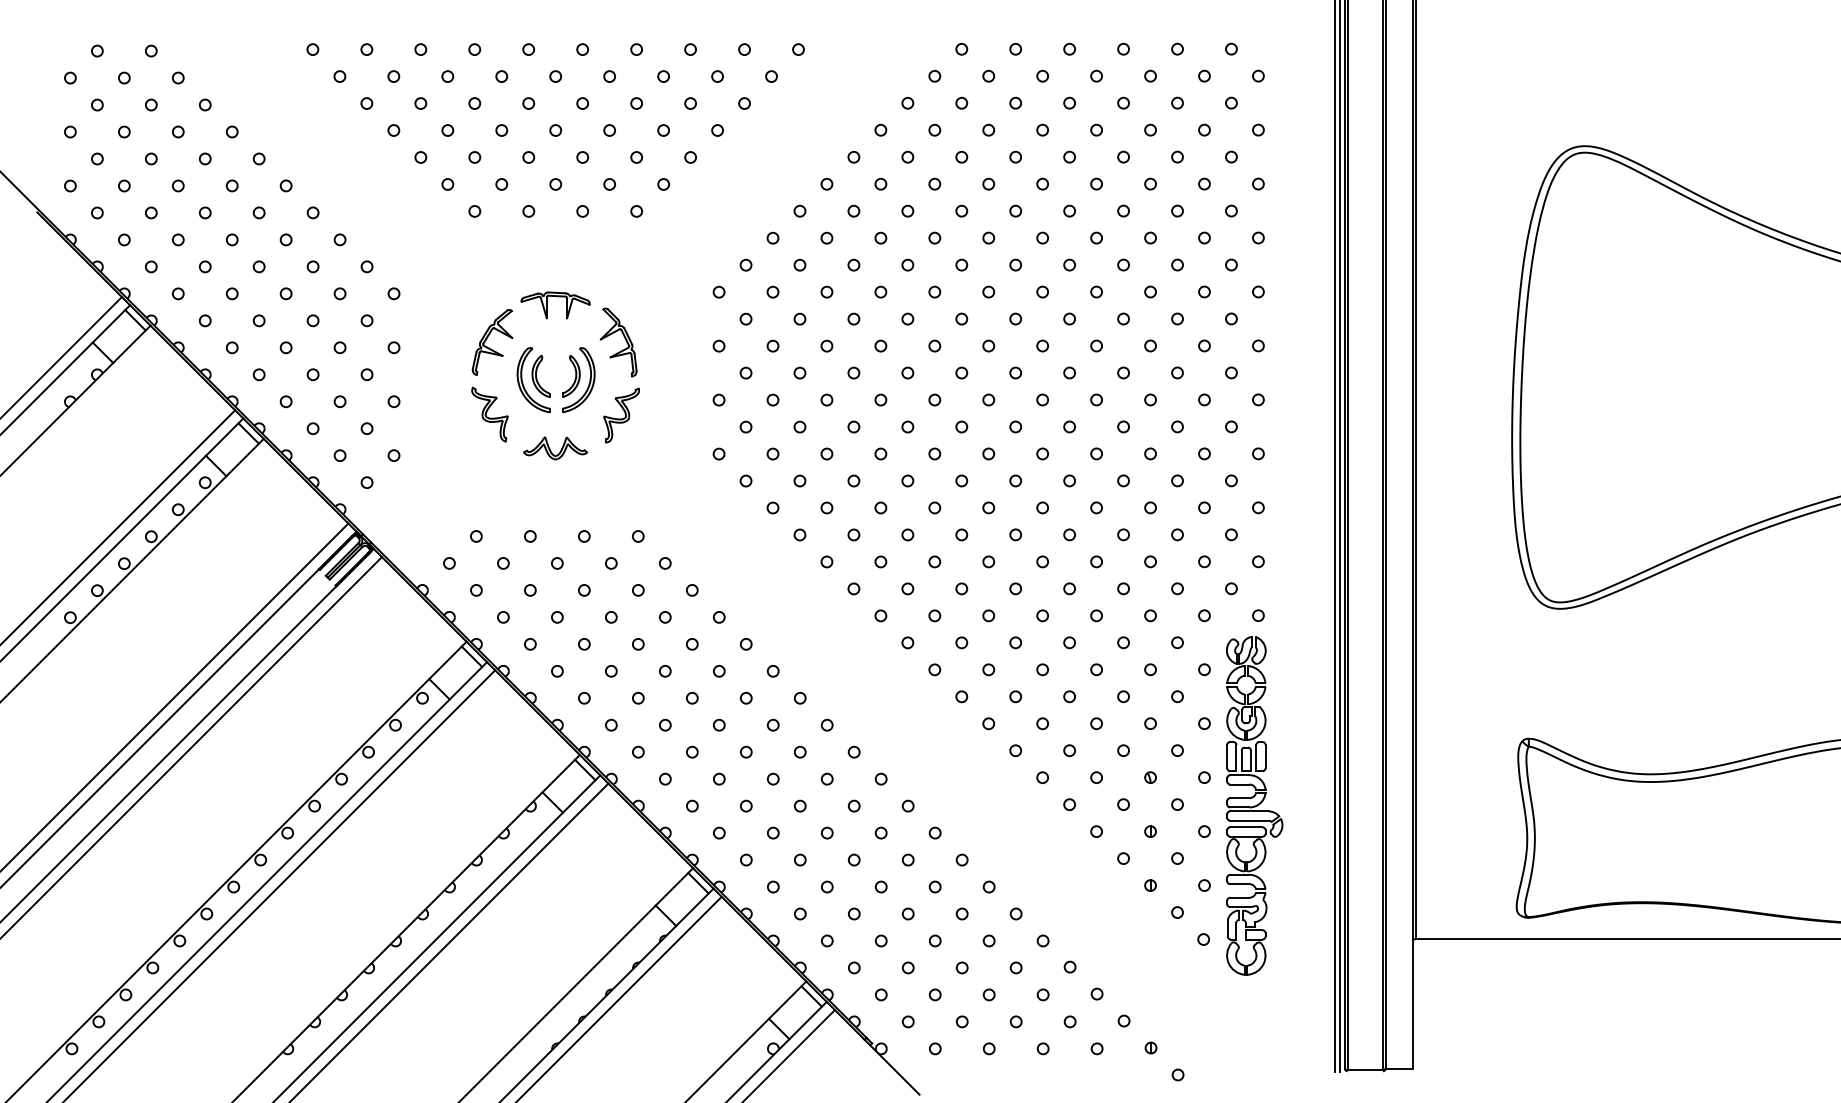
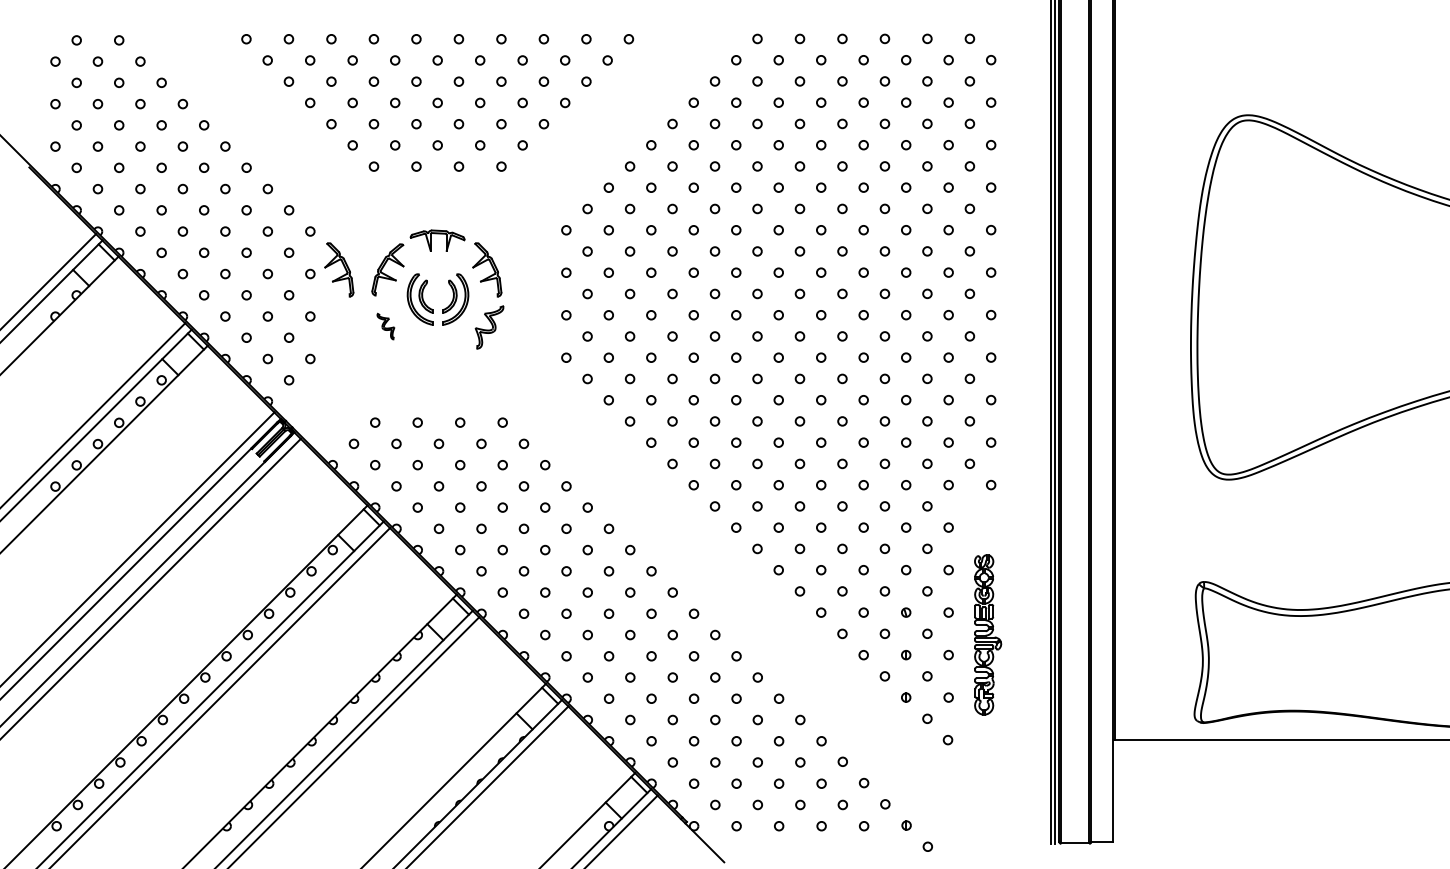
part: (431, 341) -> (339, 269), added
part: (489, 414) -> (385, 326), size x0.6
part: (555, 447) -> (437, 352), removed
part: (1253, 805) -> (987, 634), size x0.6

